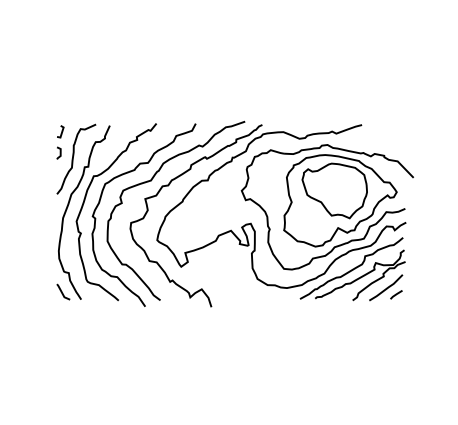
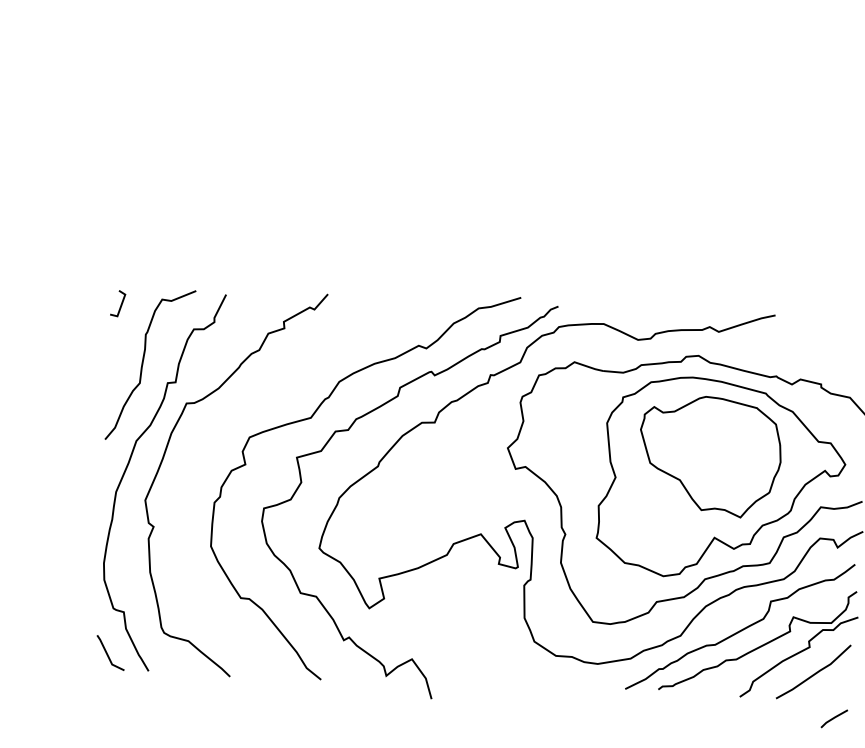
line: (59, 152) -> (114, 348), removed
curve: (128, 173) -> (262, 400), removed
line: (396, 294) -> (834, 718), moved

